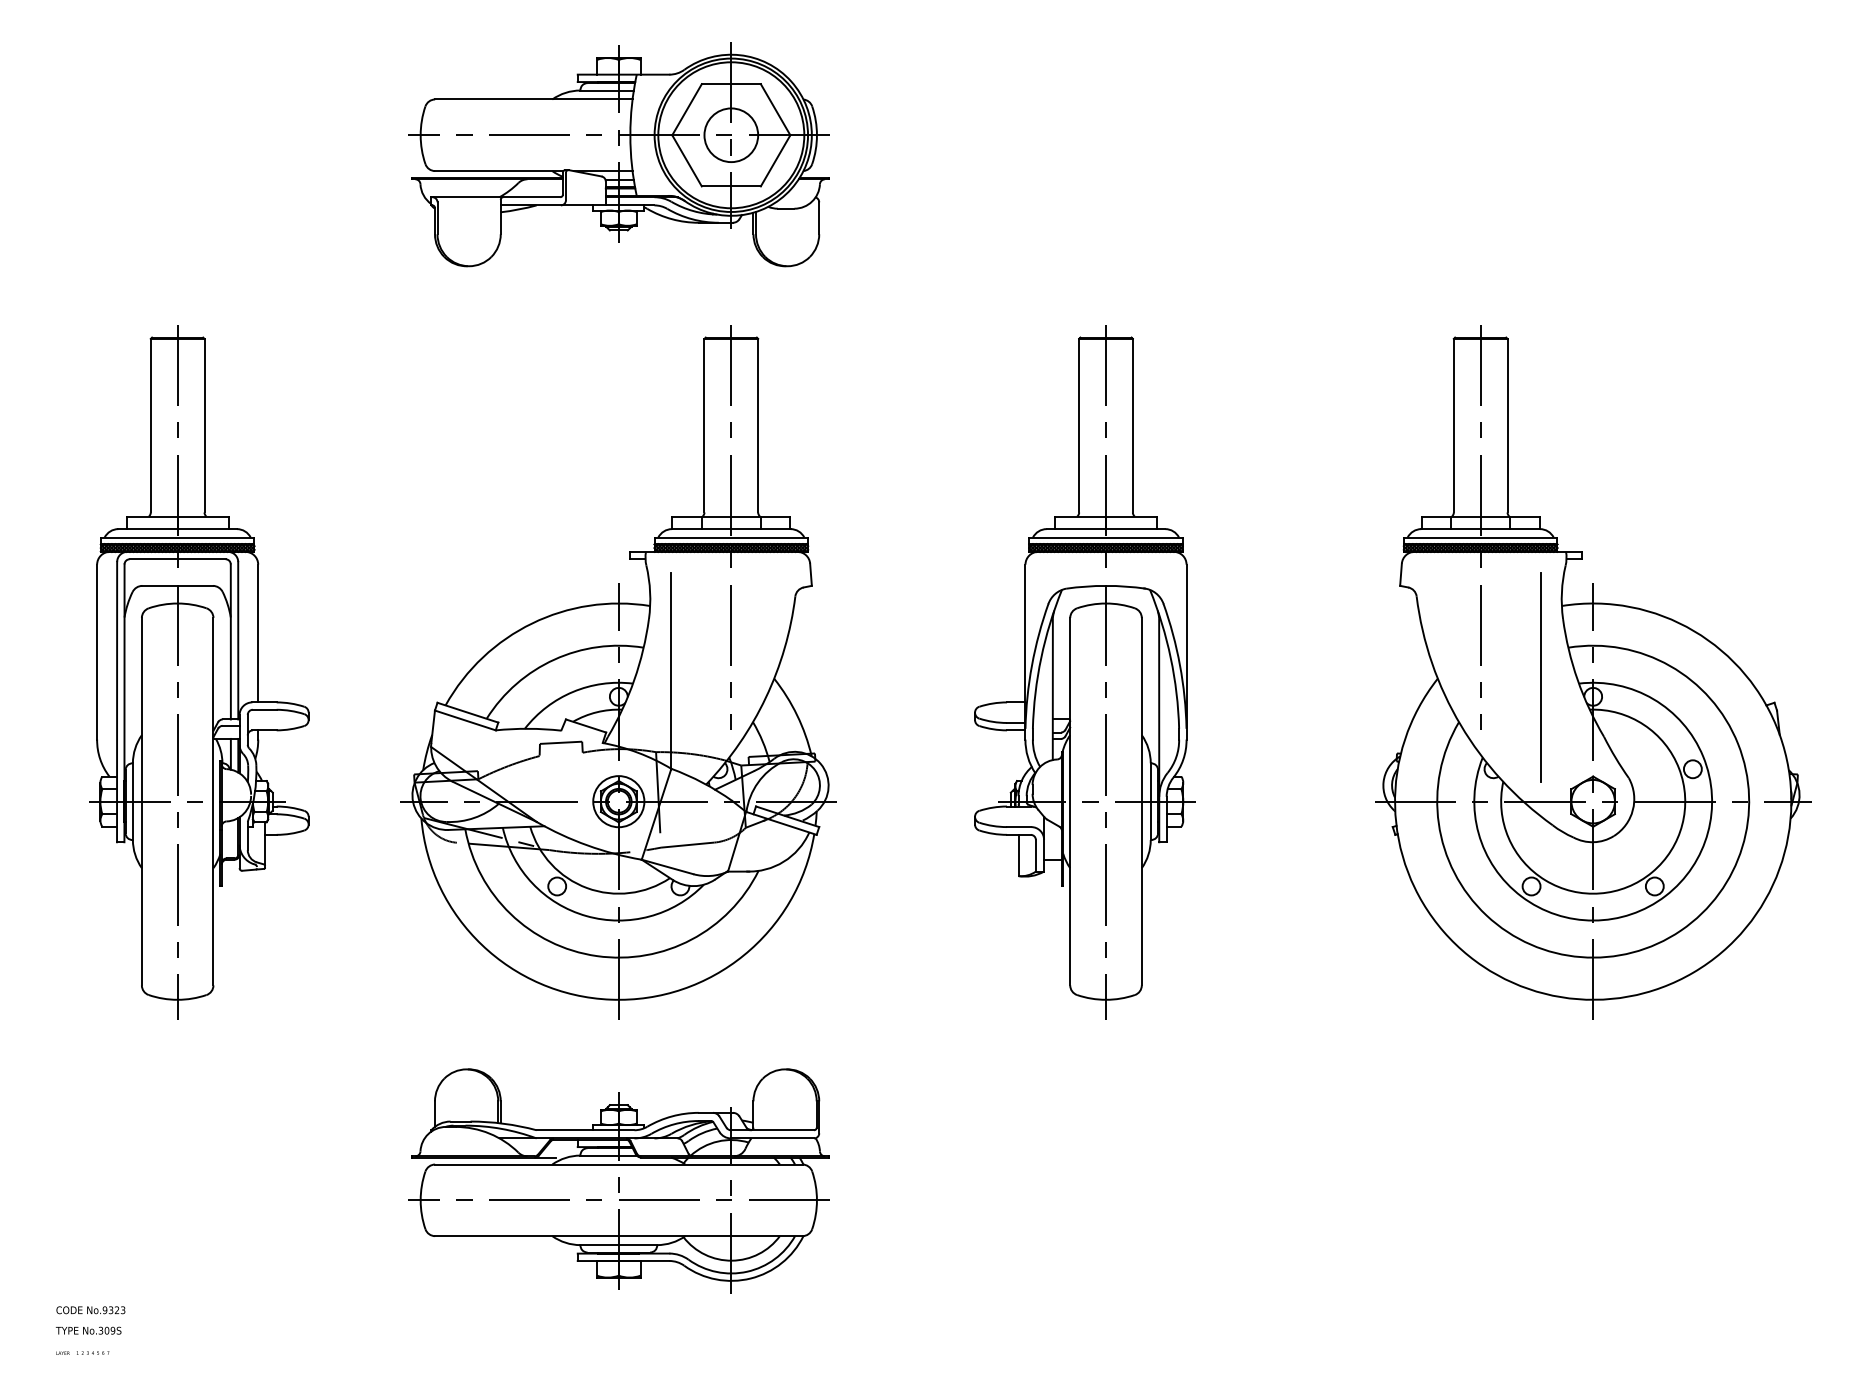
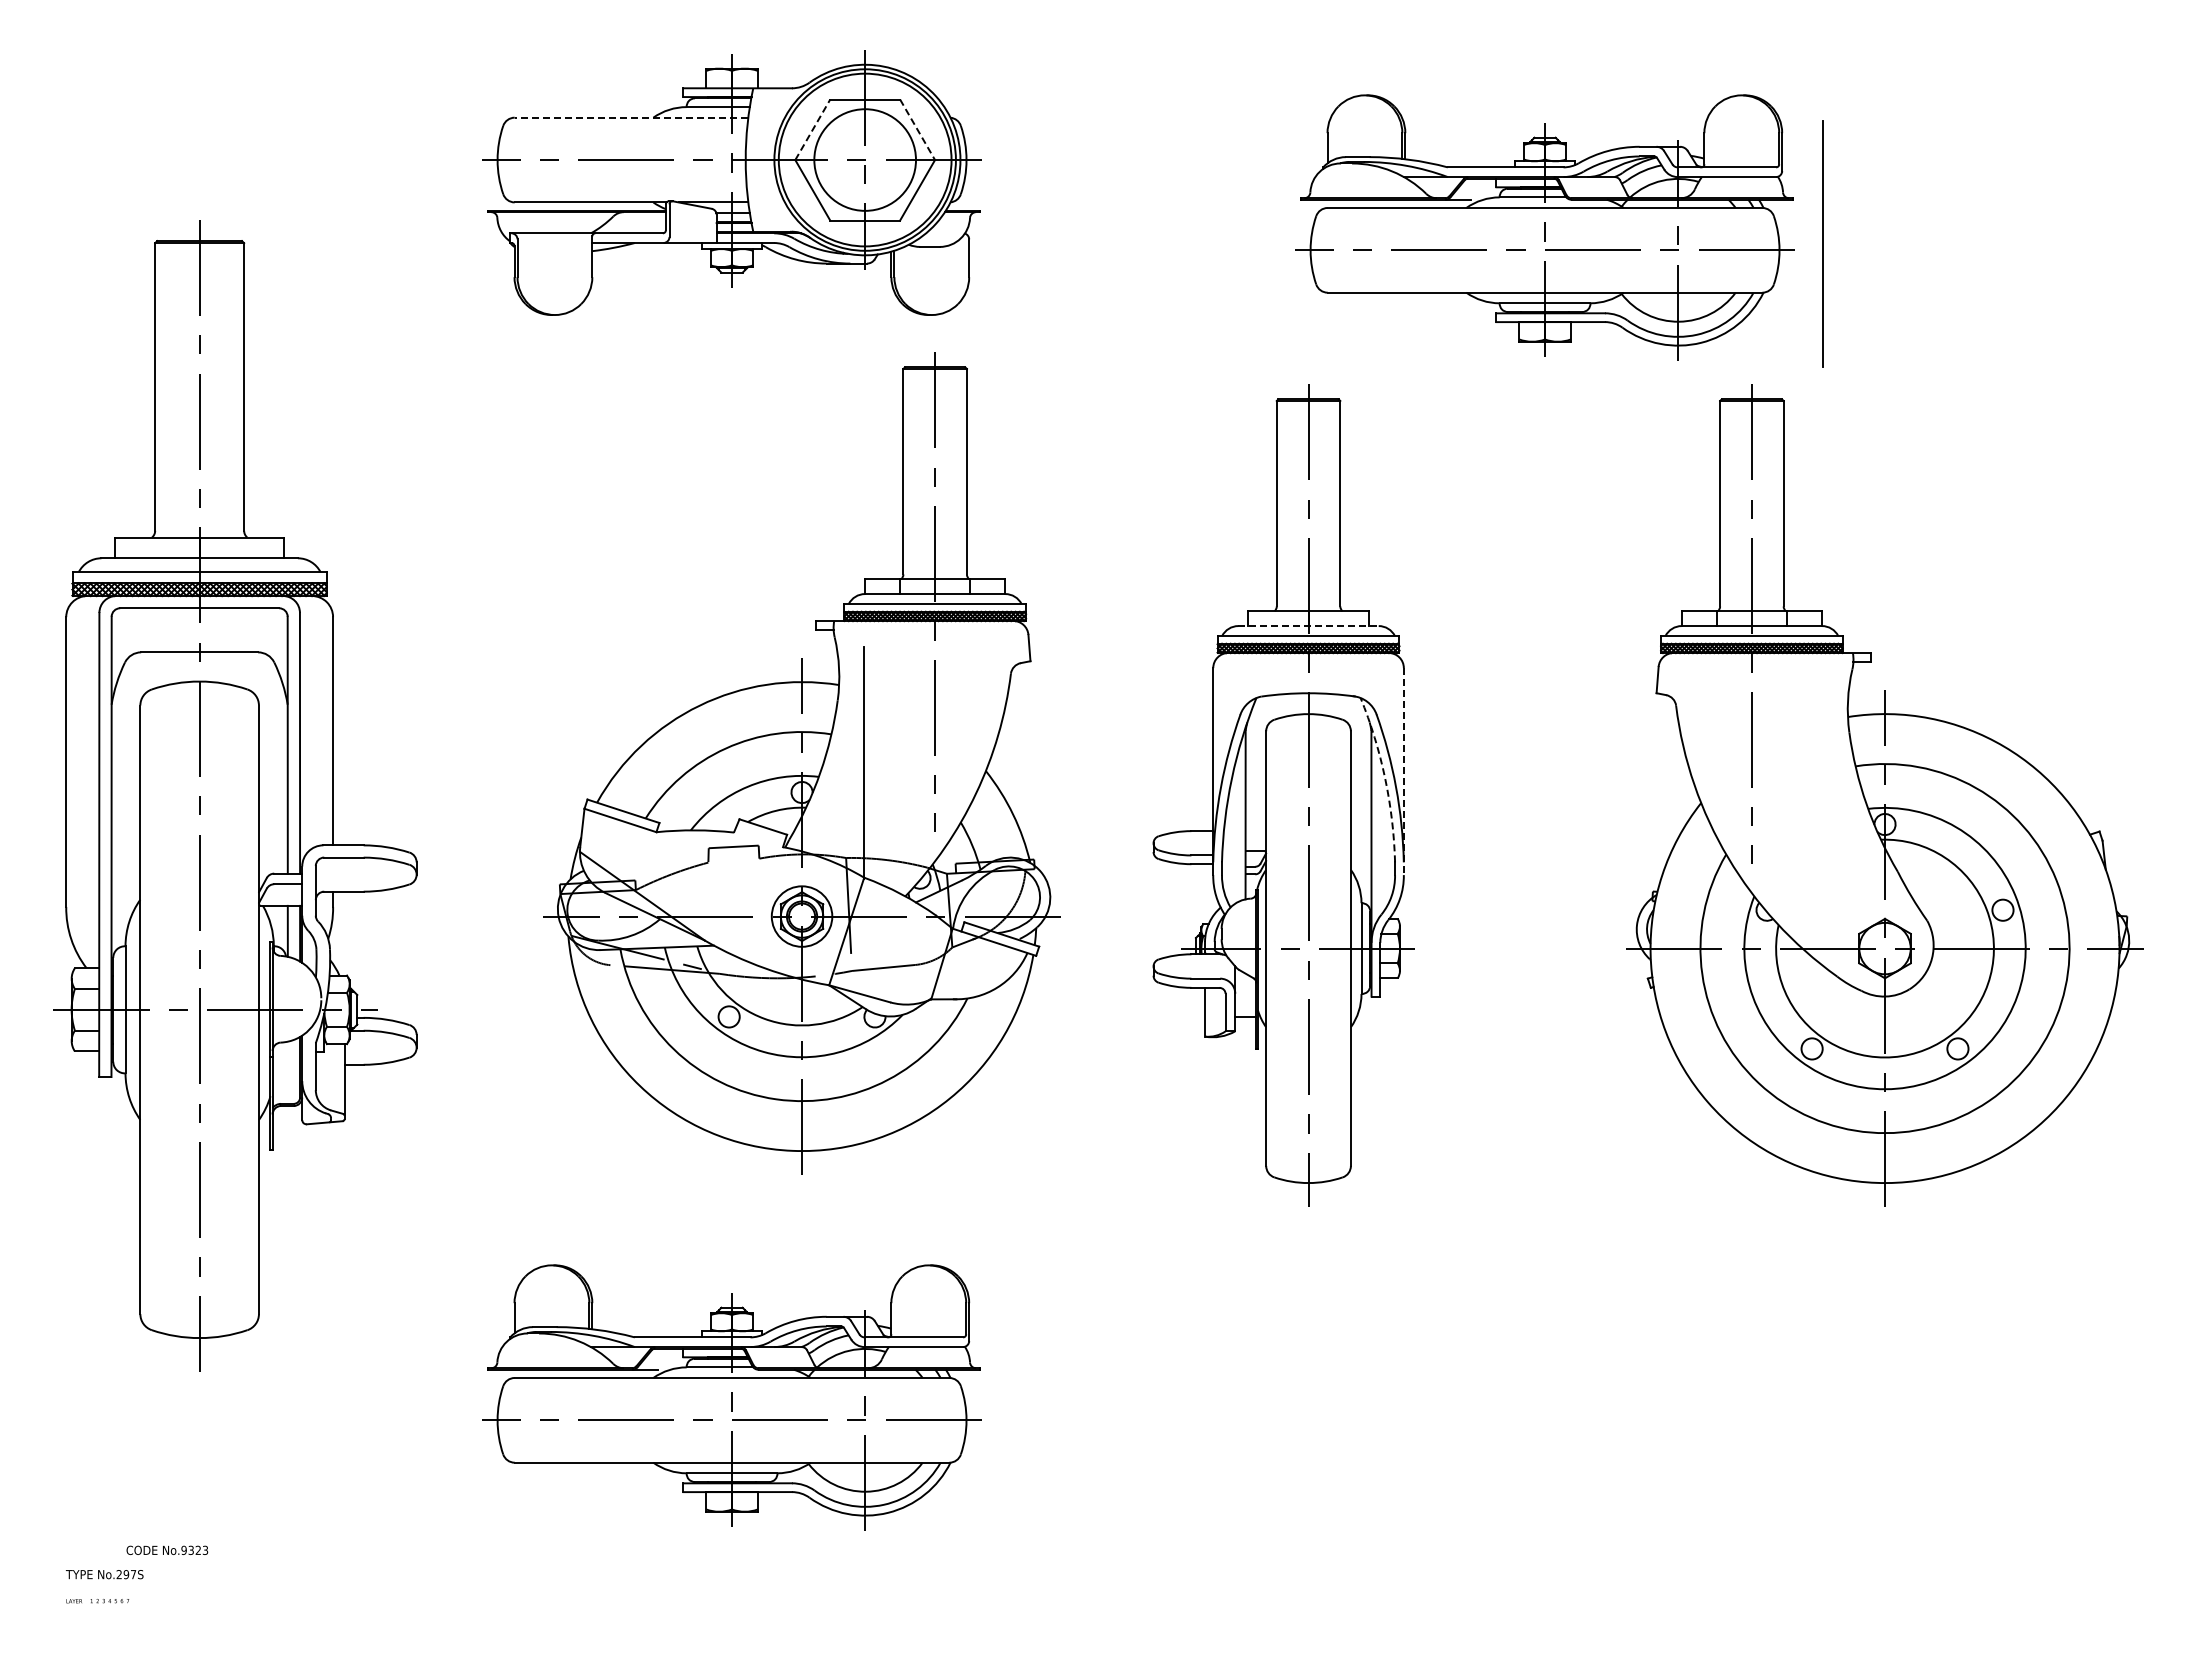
line: (533, 99) -> (631, 117), solid -> dashed
line: (686, 109) -> (812, 129), solid -> dashed
line: (775, 109) -> (917, 129), solid -> dashed
circle: (730, 134) -> (864, 159), size x1.6
part: (1305, 192) -> (1544, 227), added
line: (1106, 529) -> (1309, 626), solid -> dashed
line: (1186, 652) -> (1403, 772), solid -> dashed
arc: (1171, 657) -> (1385, 778), solid -> dashed
part: (199, 672) -> (235, 795), size x1.4
part: (618, 672) -> (801, 763), moved
line: (1540, 677) -> (1822, 243), moved
text: (91, 1309) -> (167, 1549), moved
text: (107, 1330) -> (126, 1574), No.309S -> No.297S

